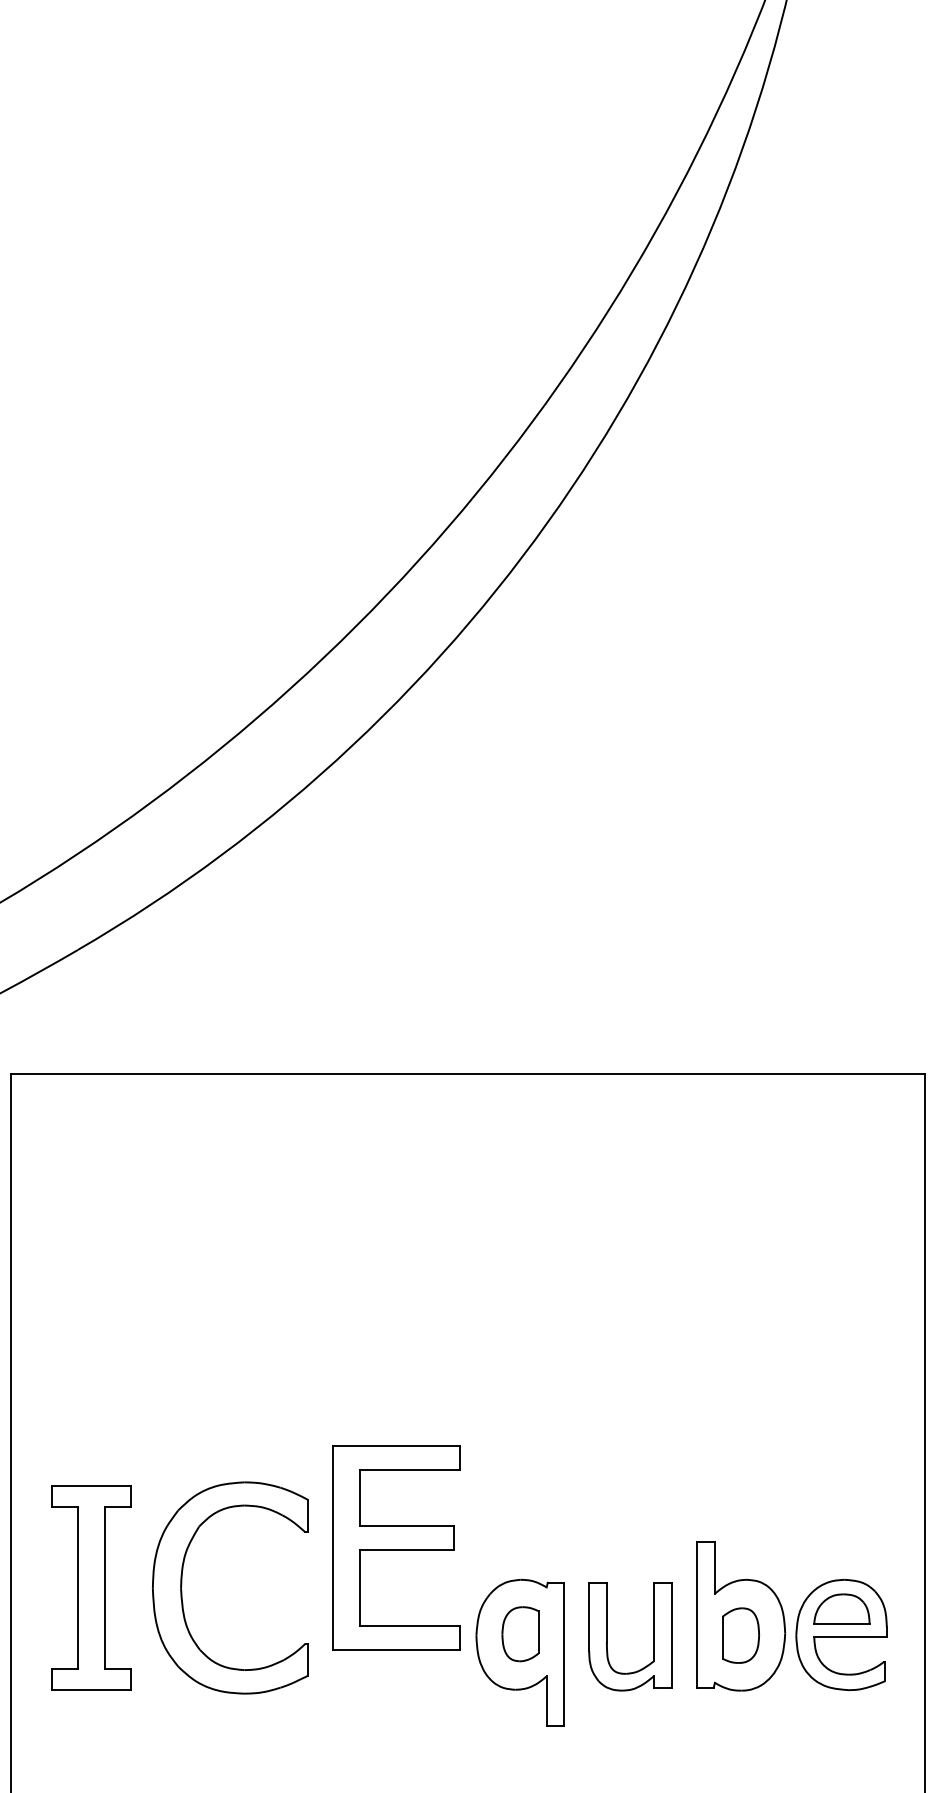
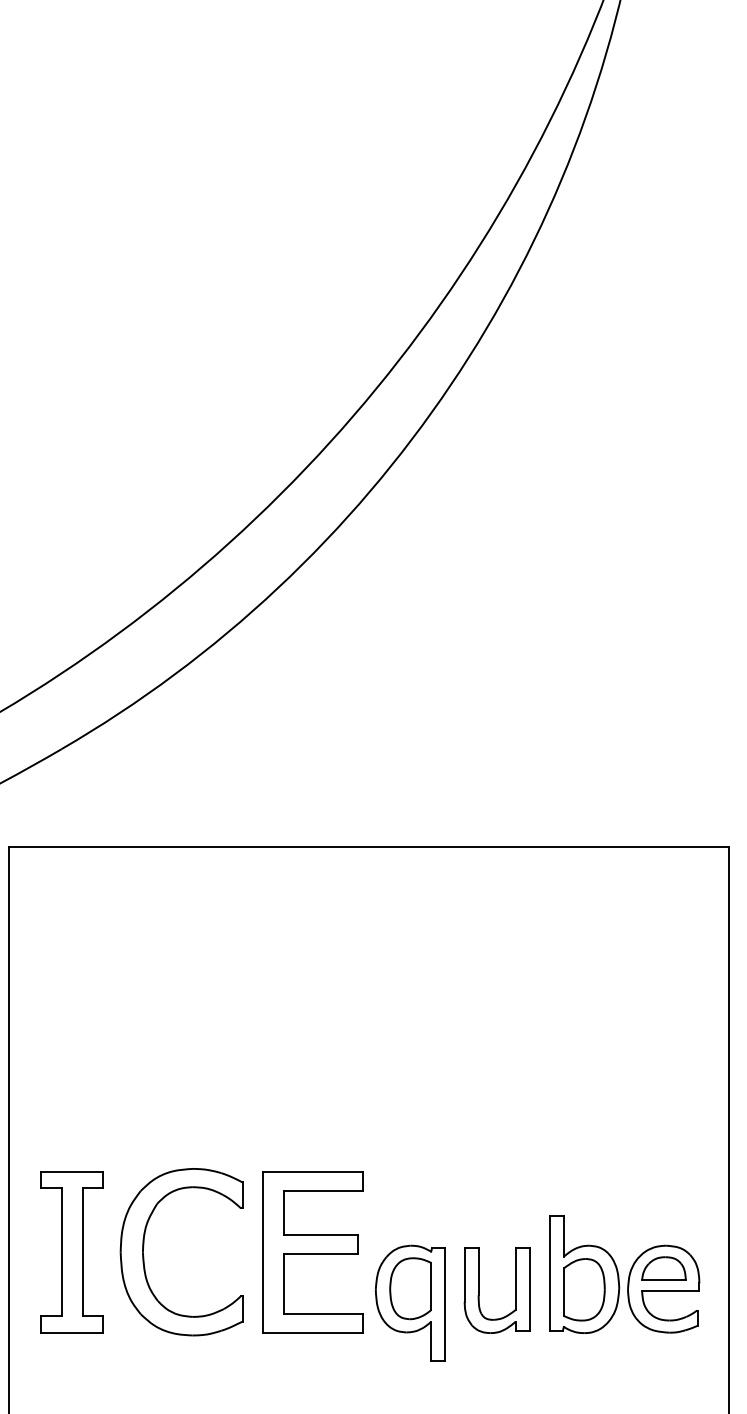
part: (396, 1547) -> (312, 1251), moved
part: (520, 1633) -> (410, 1288), size x1.43
part: (740, 1635) -> (584, 1289), size x1.43

